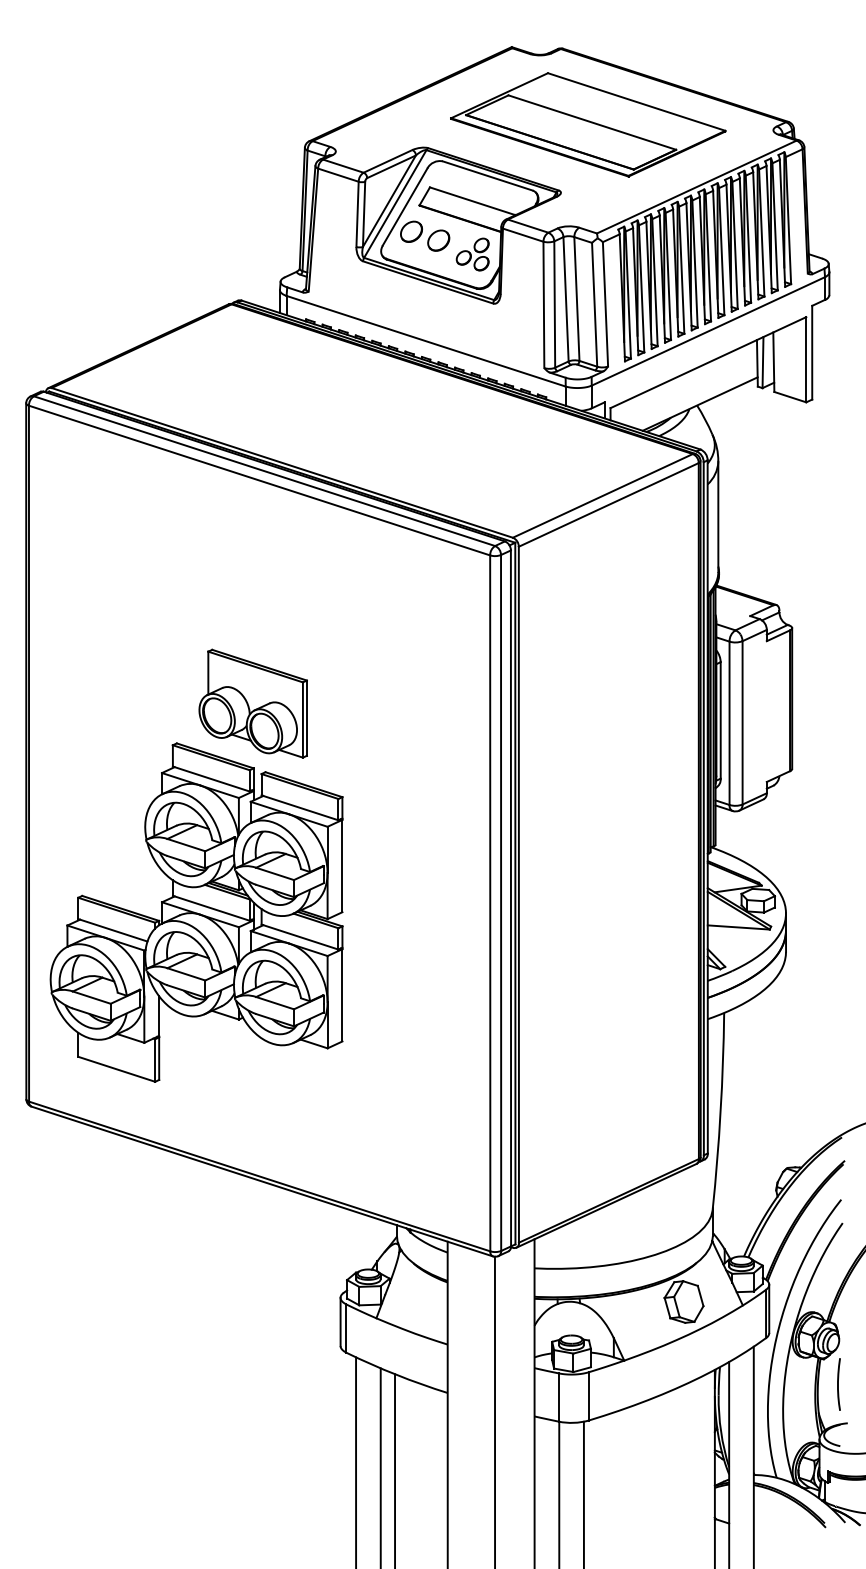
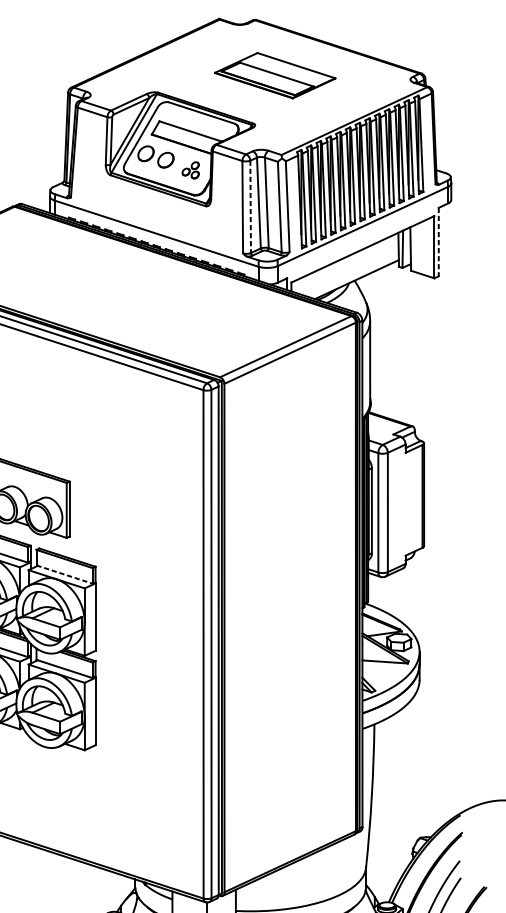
part: (588, 124) -> (275, 75), size x0.6
part: (472, 254) -> (190, 170), size x0.7
line: (554, 305) -> (250, 207), solid -> dashed
line: (812, 352) -> (438, 241), solid -> dashed
line: (300, 807) -> (64, 574), solid -> dashed

